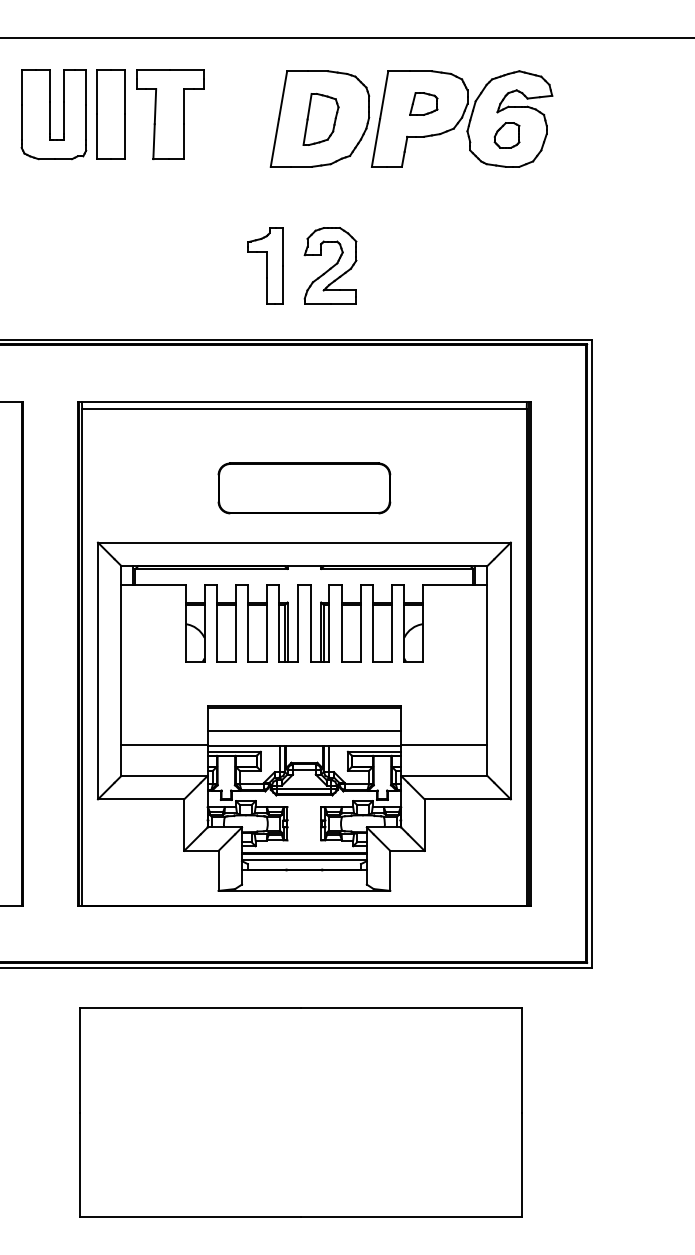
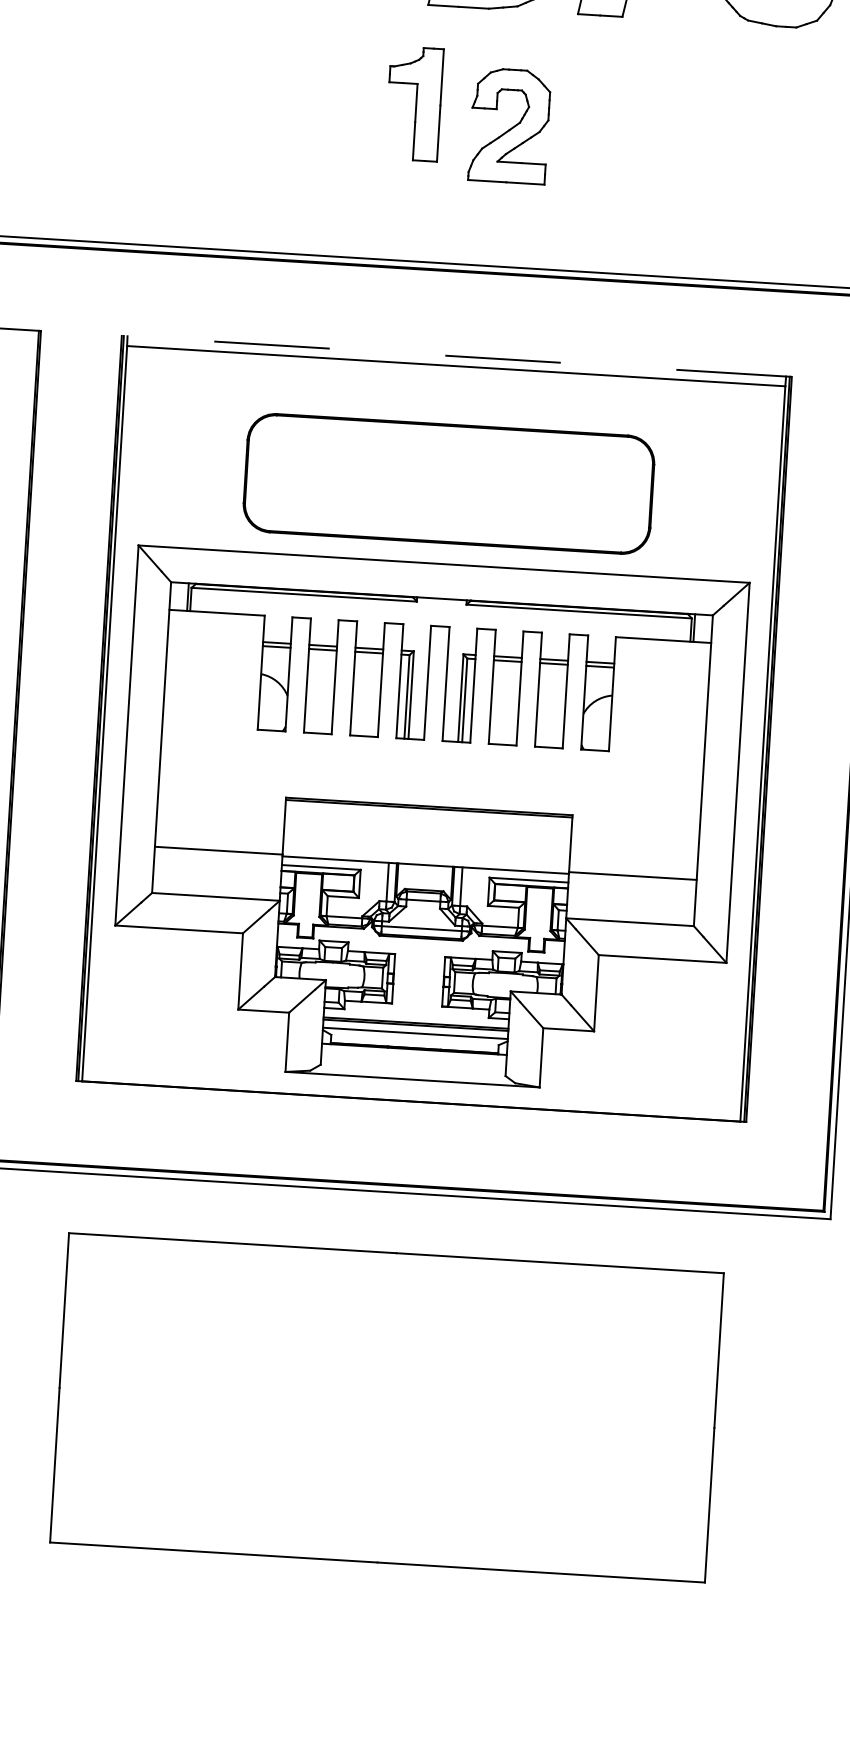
part: (265, 265) -> (414, 103), moved
part: (330, 265) -> (509, 125), moved
line: (303, 402) -> (455, 356), solid -> dashed
part: (304, 488) -> (449, 484), size x1.6
line: (304, 731) -> (427, 843), removed

